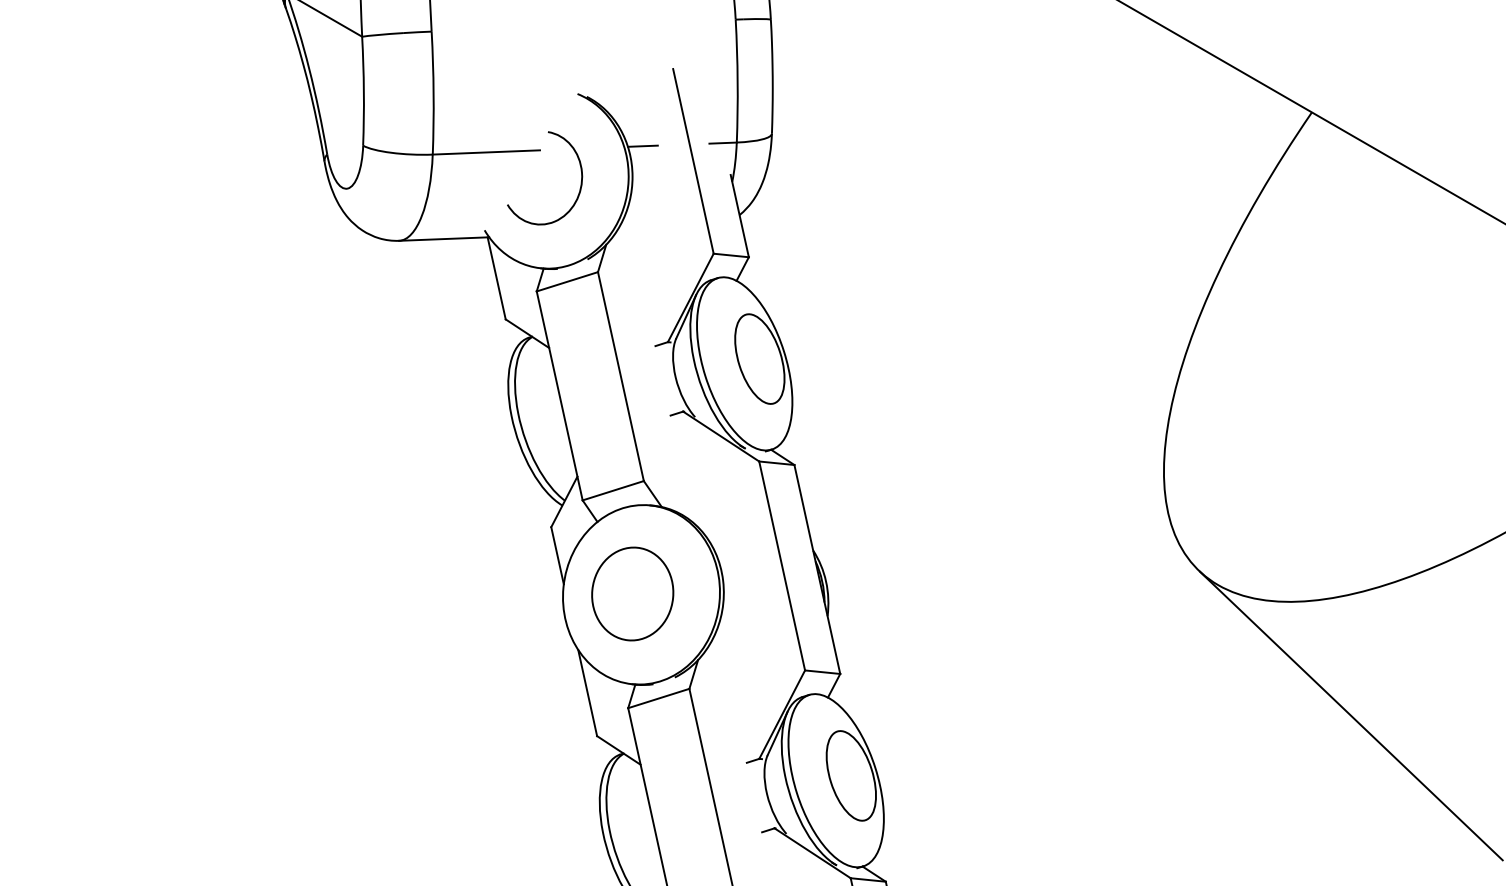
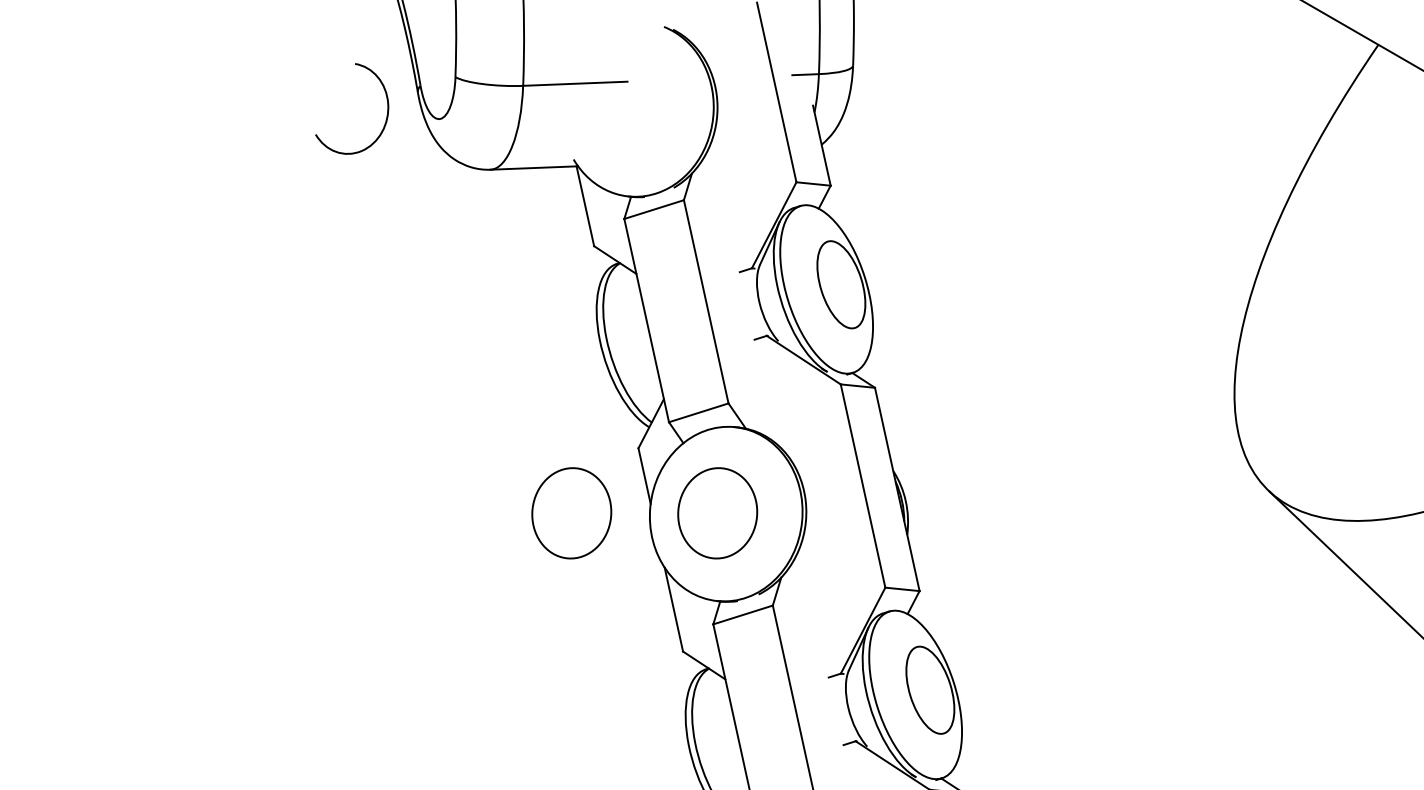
line: (642, 145) -> (727, 77), removed
curve: (580, 182) -> (386, 112), moved
part: (482, 593) -> (571, 512), added

